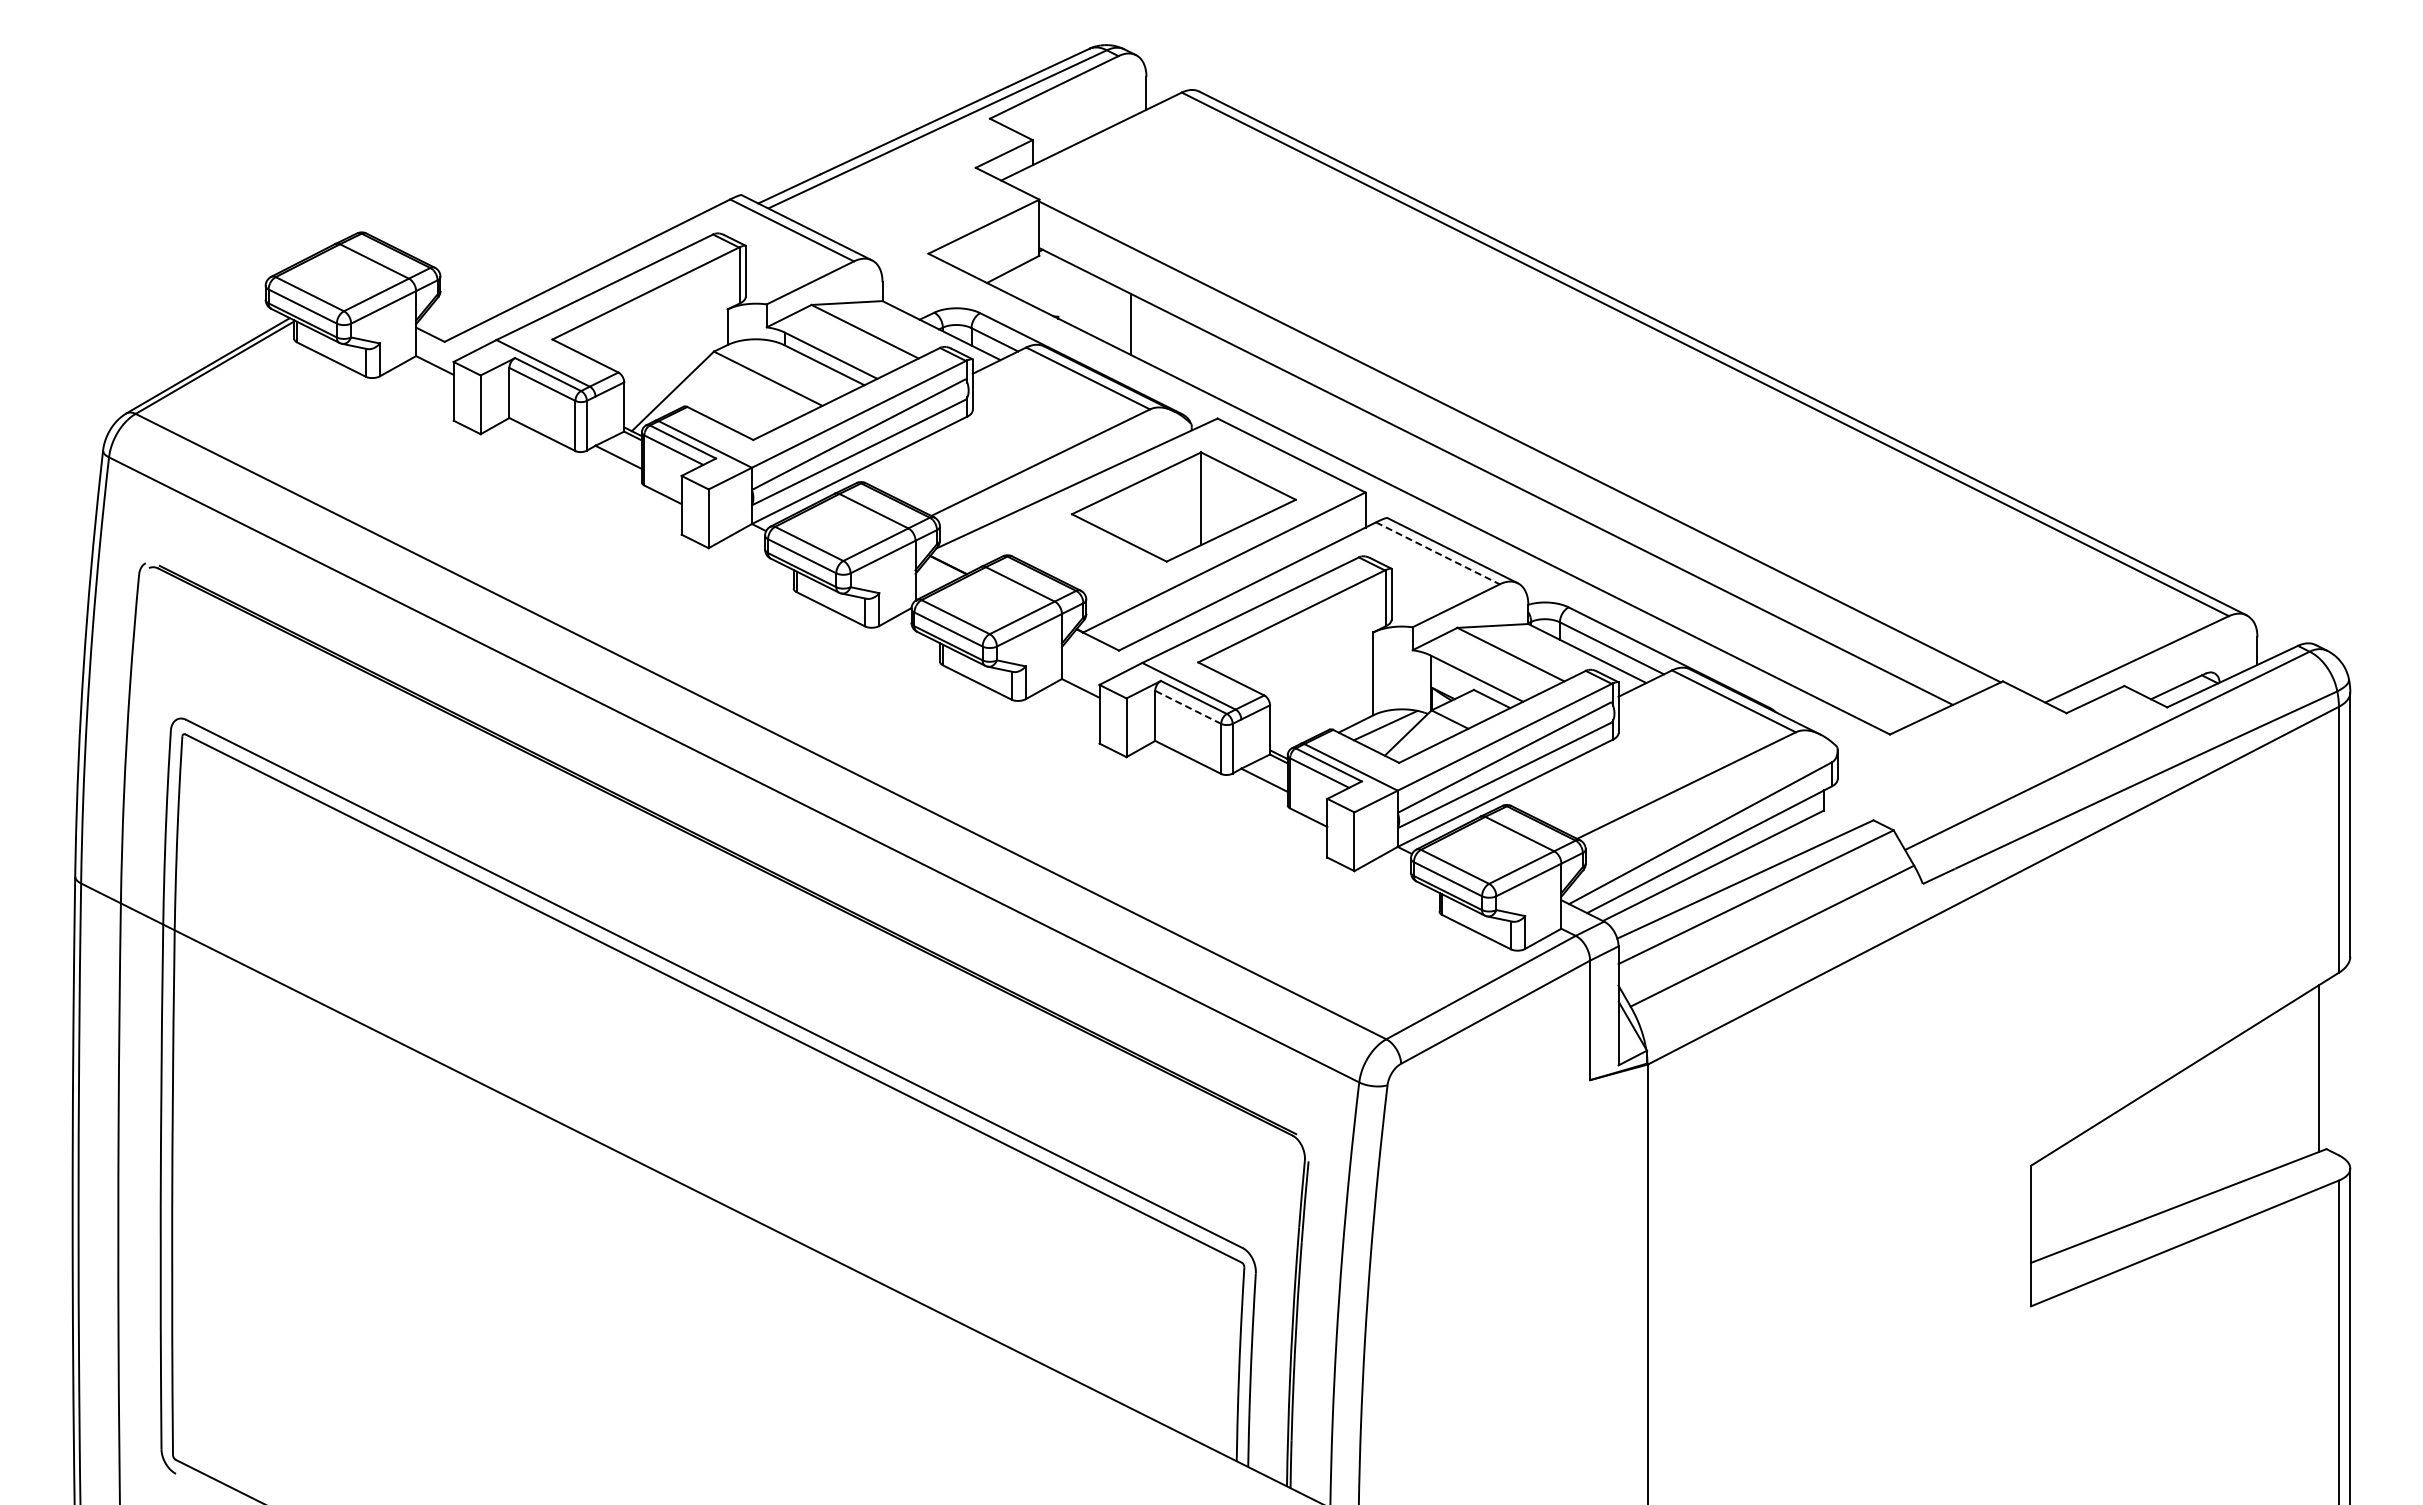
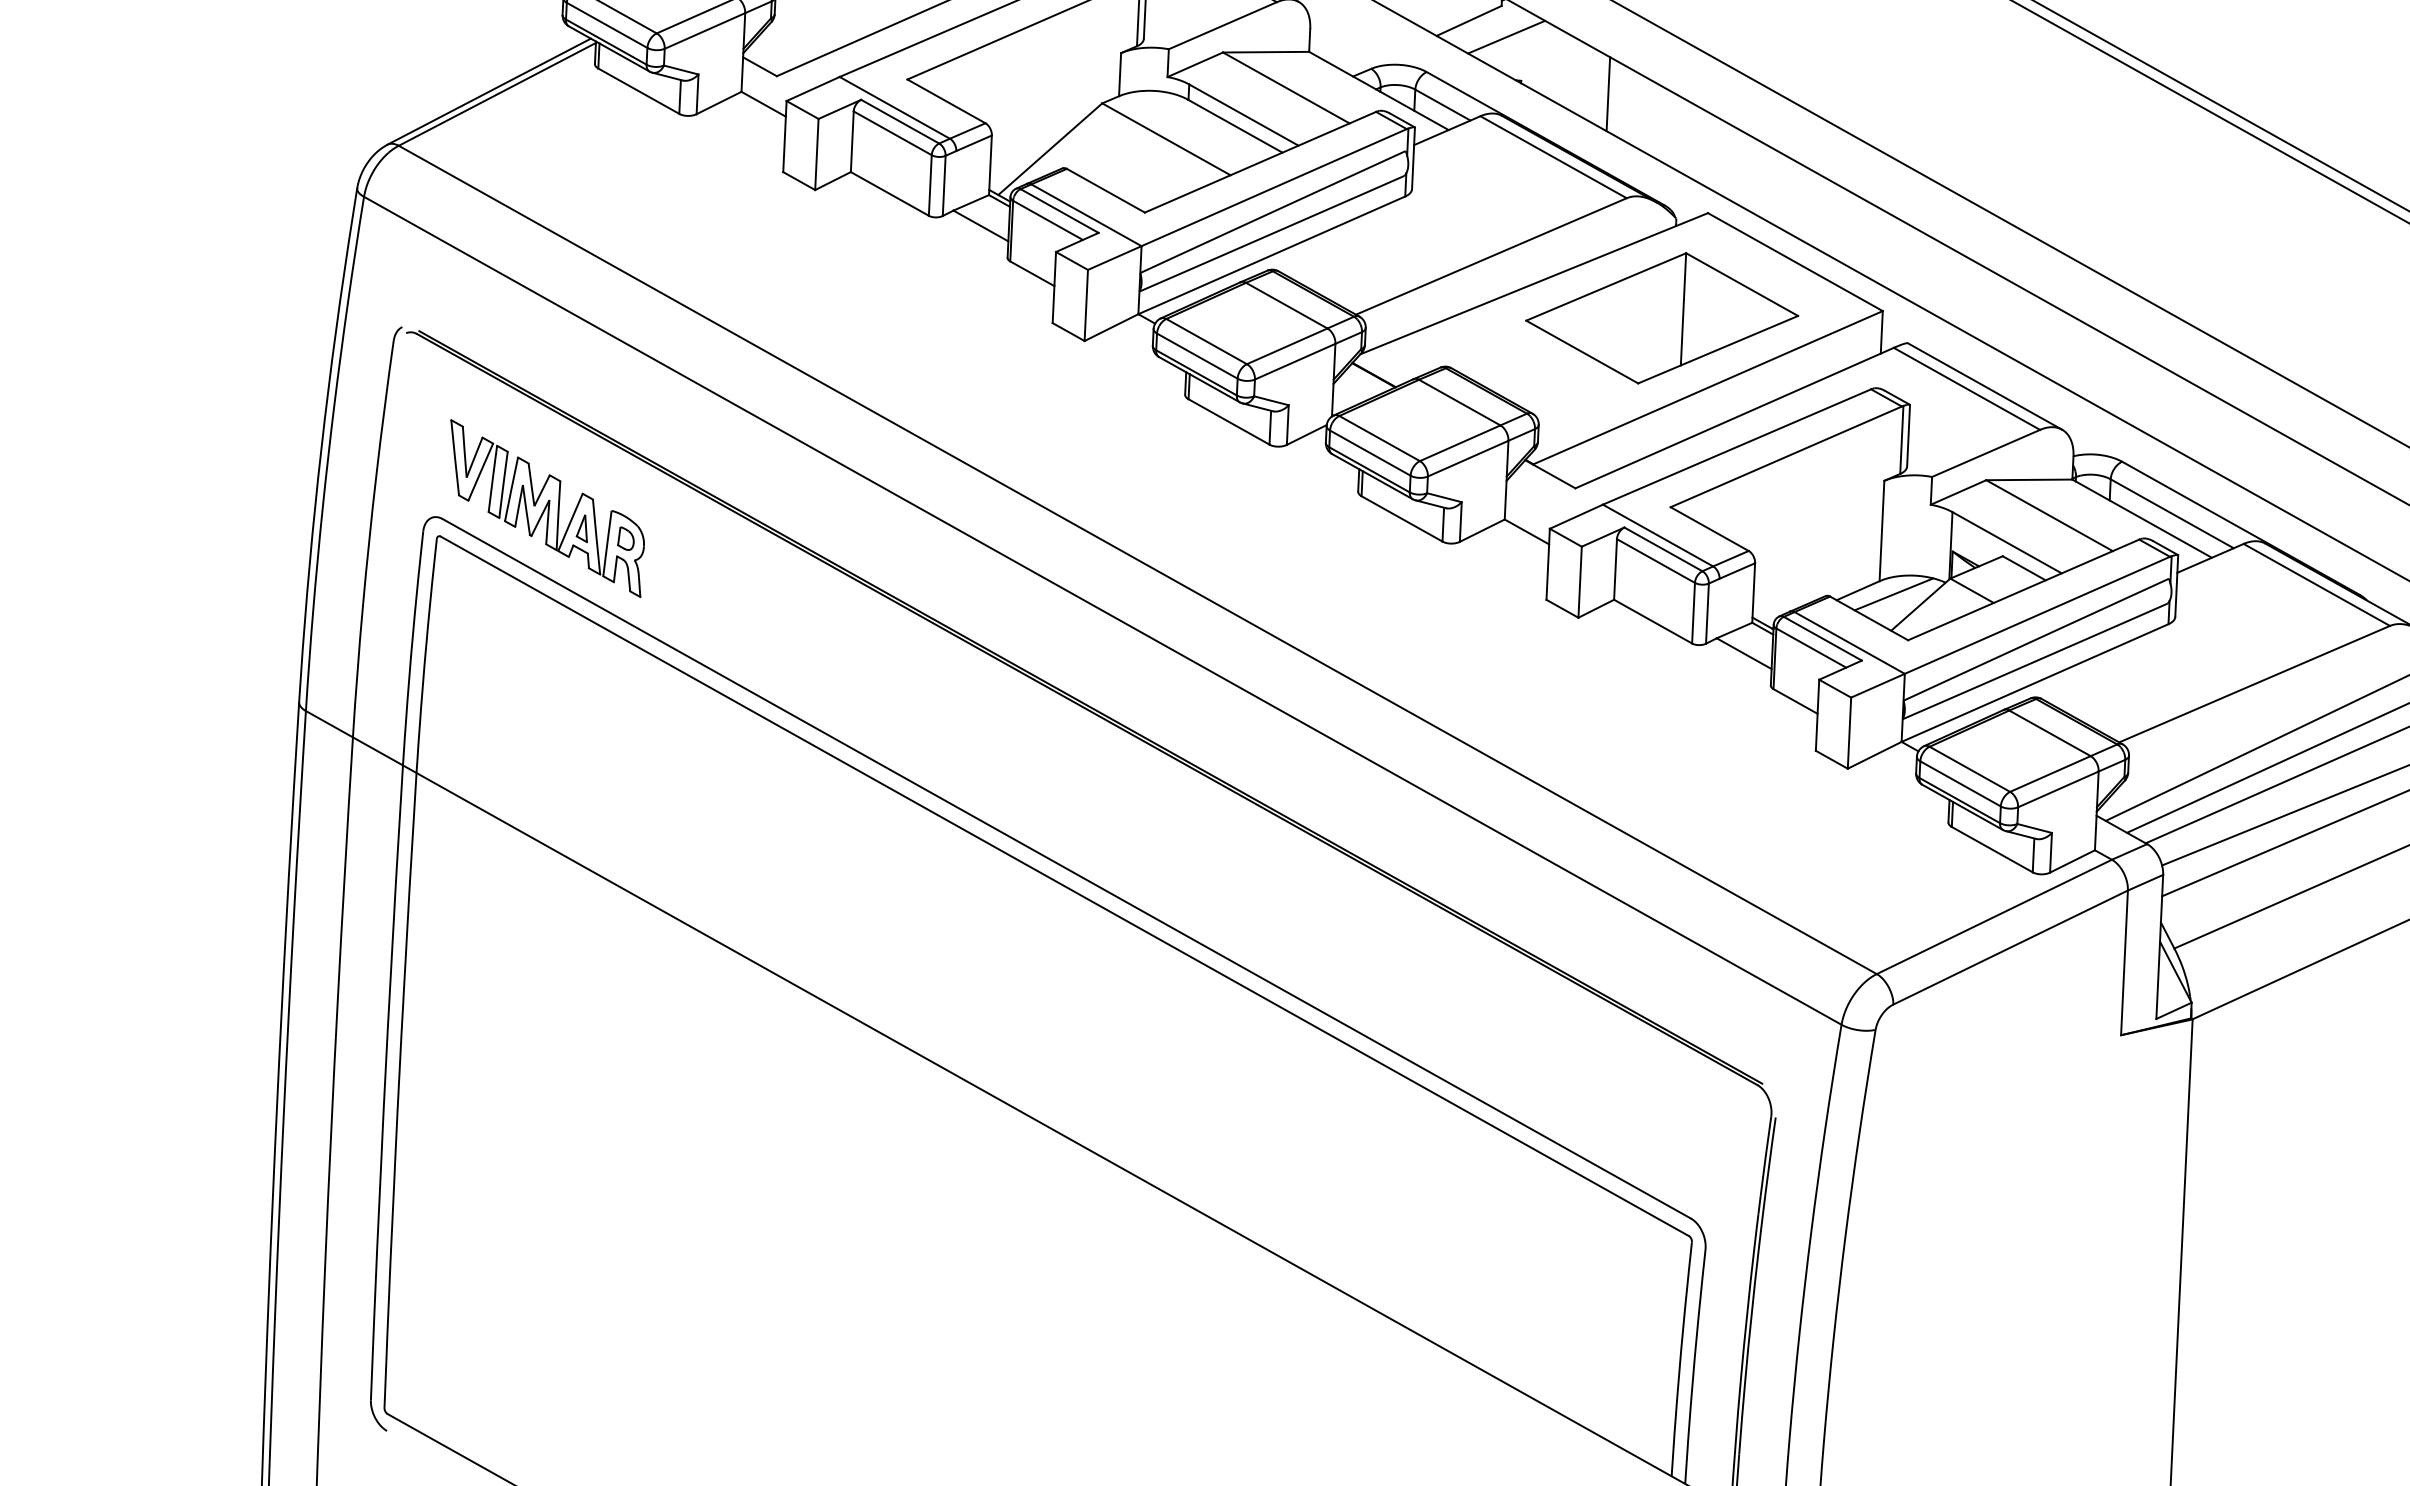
line: (1044, 281) -> (1506, 37), added
line: (1438, 553) -> (1967, 389), dashed -> solid
part: (271, 707) -> (546, 508), added
line: (1188, 707) -> (1656, 561), dashed -> solid

